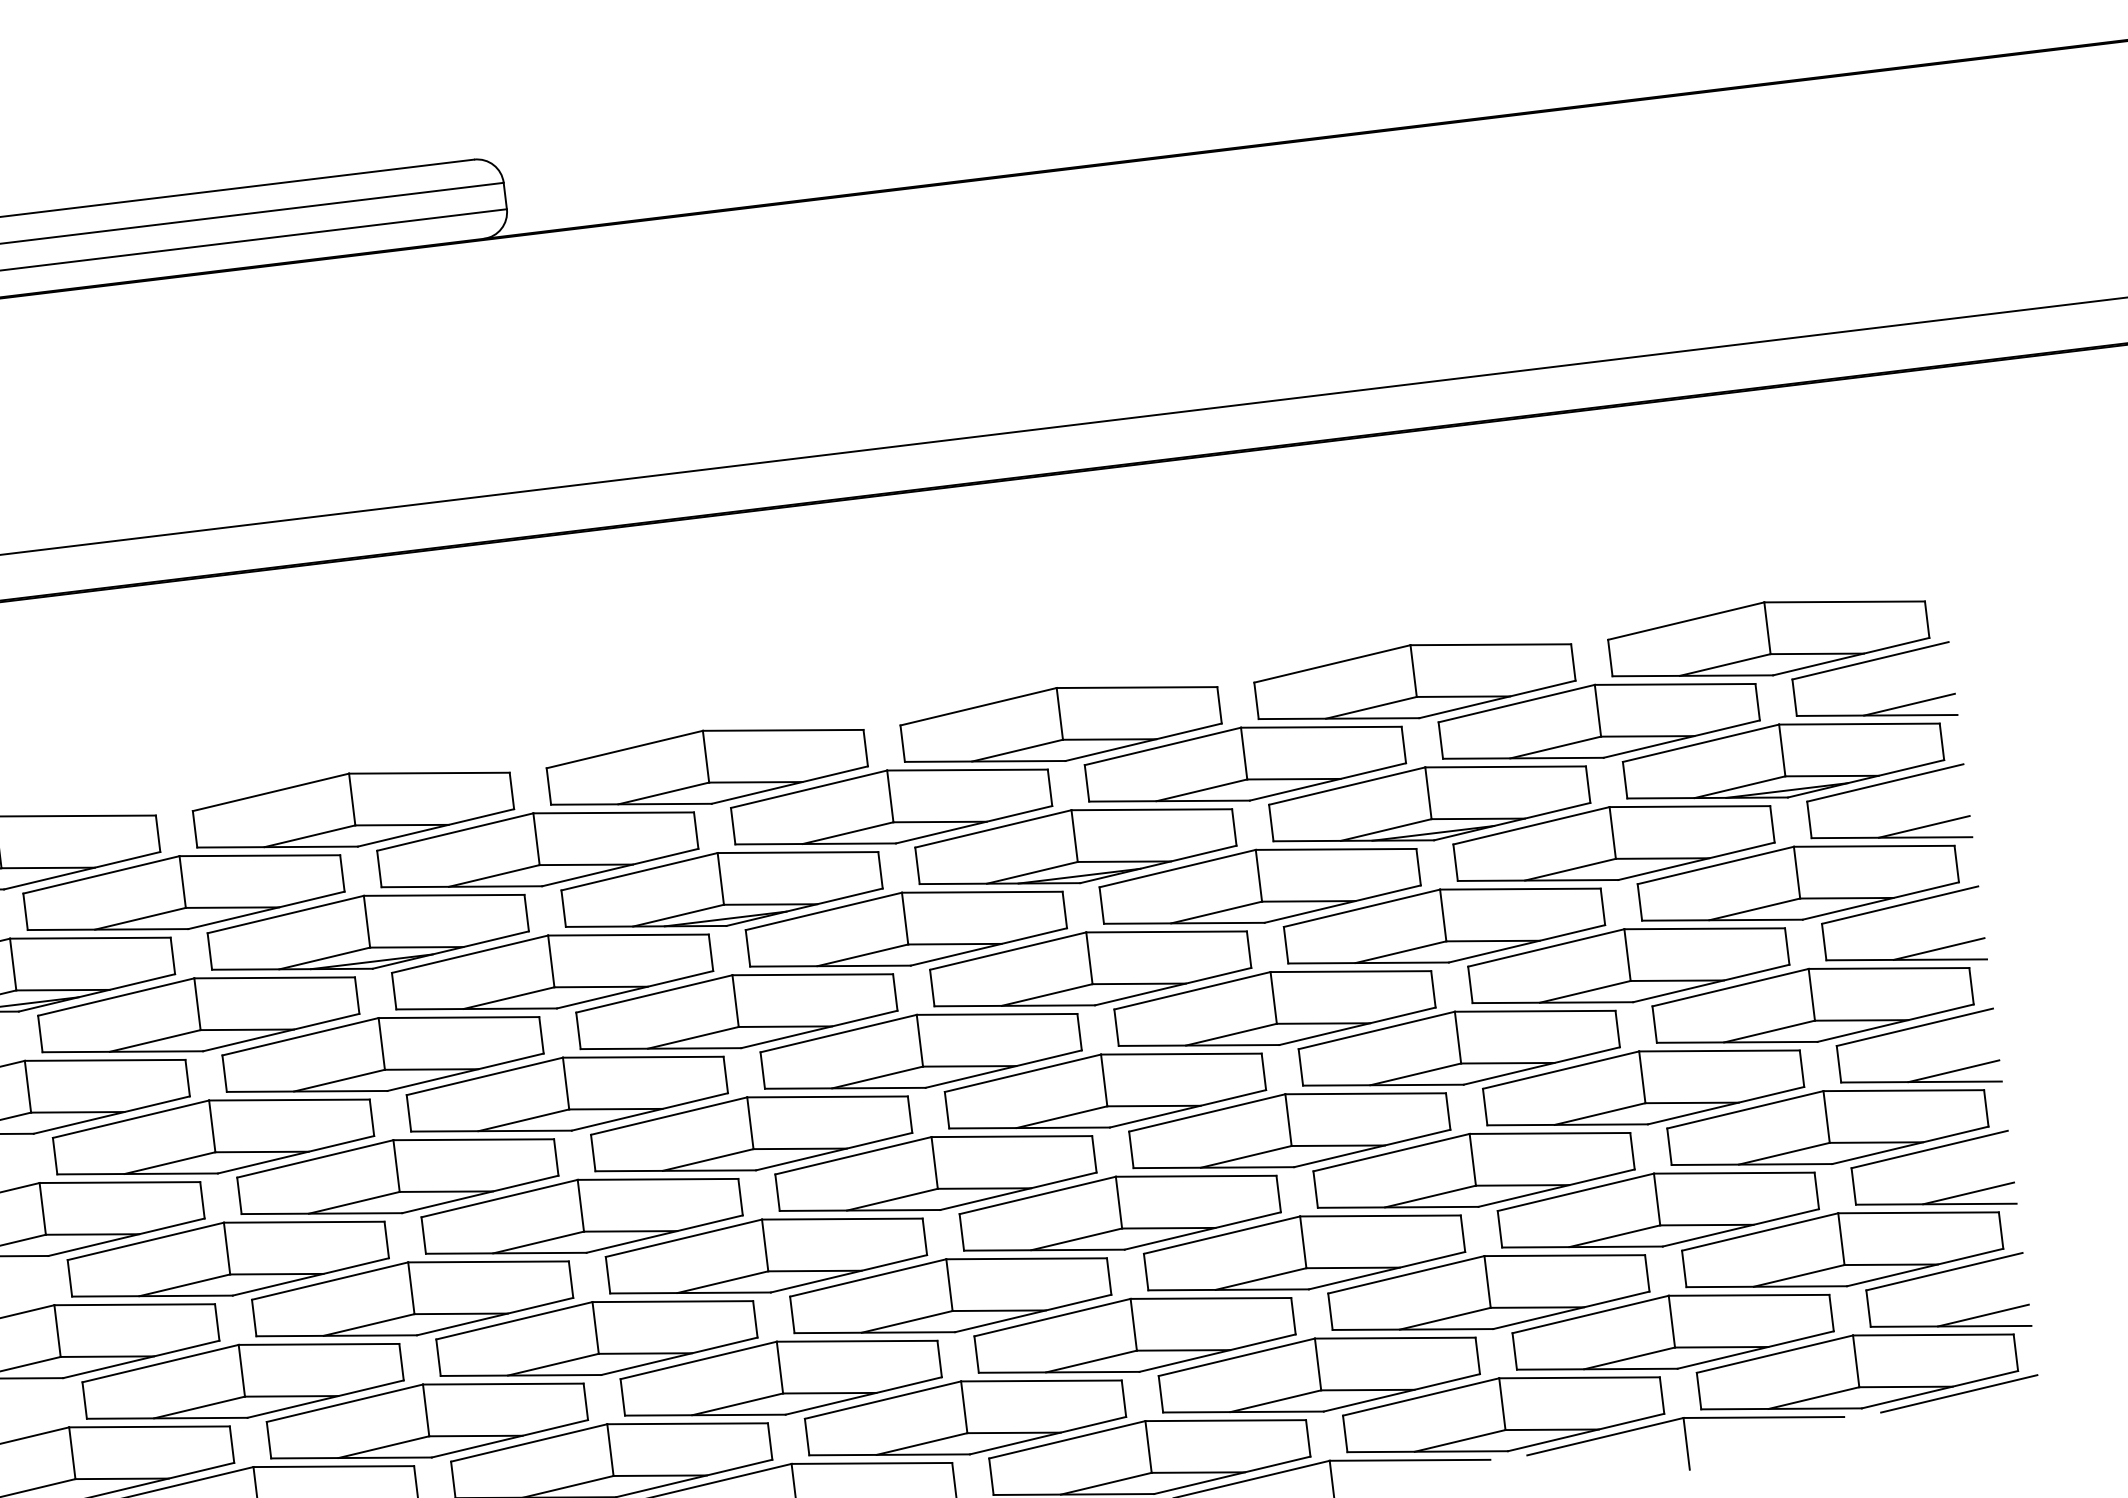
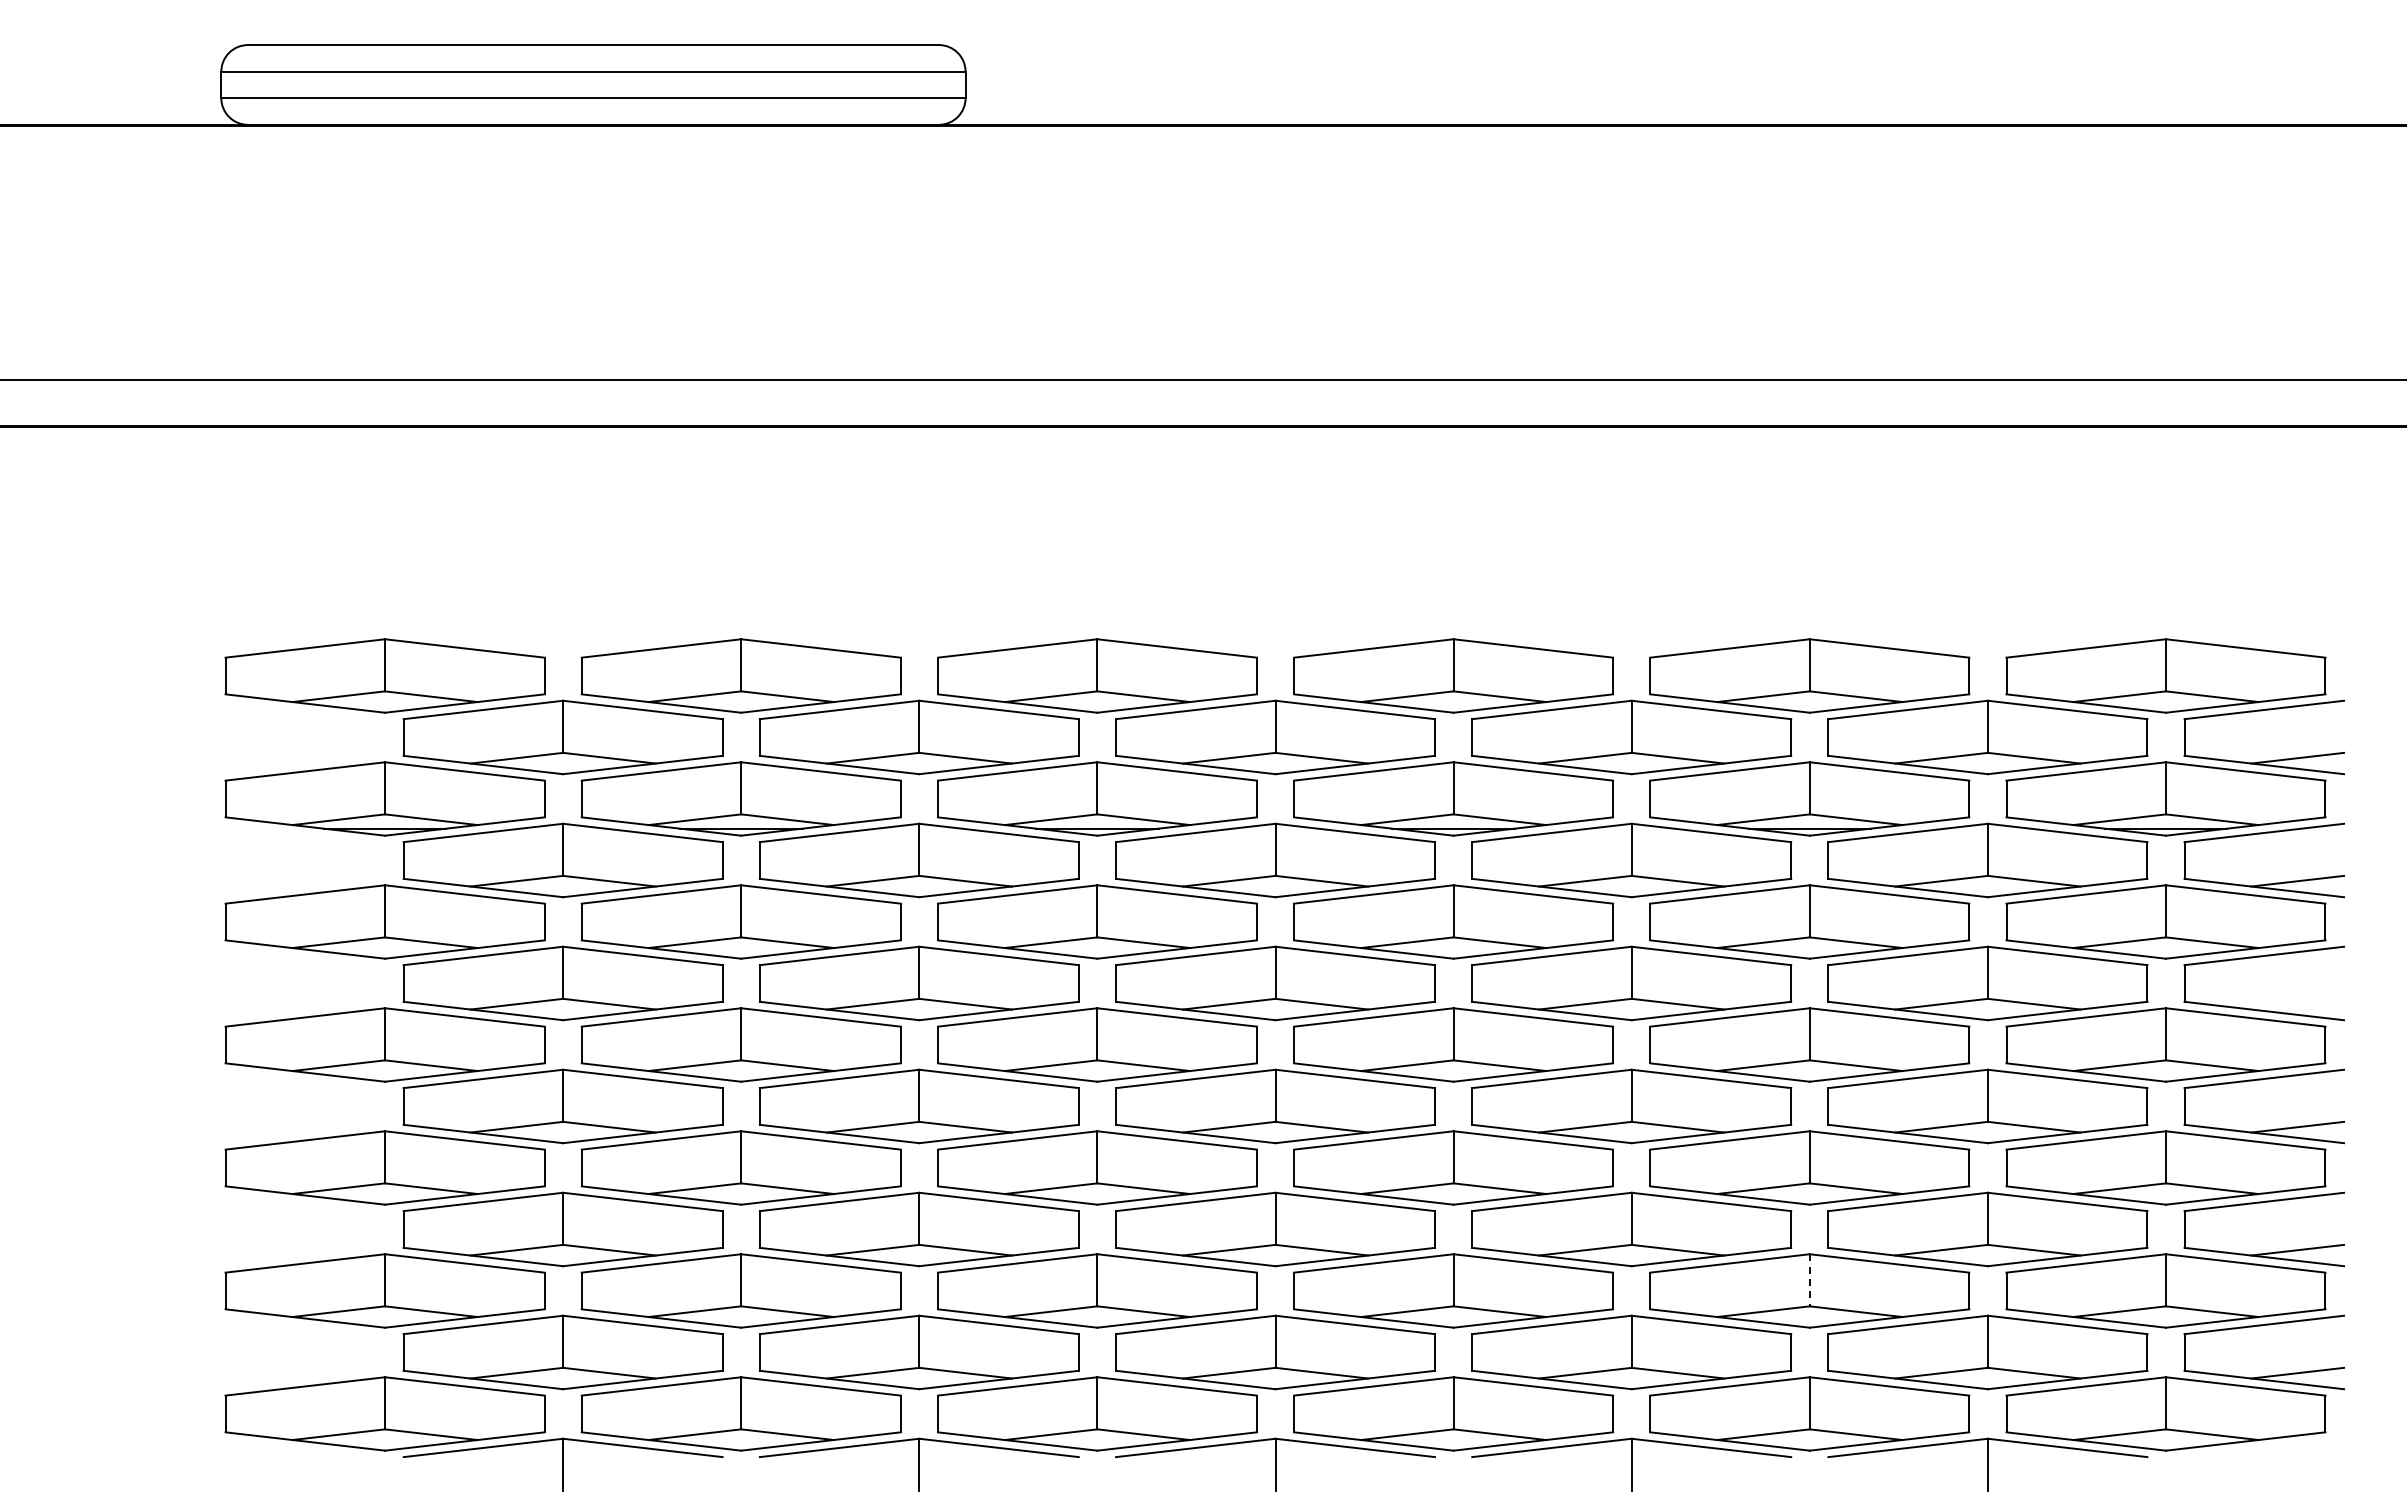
line: (1938, 948) -> (2297, 1003), removed
line: (1487, 1282) -> (1809, 1280), solid -> dashed
line: (1959, 1393) -> (2264, 1447), removed

